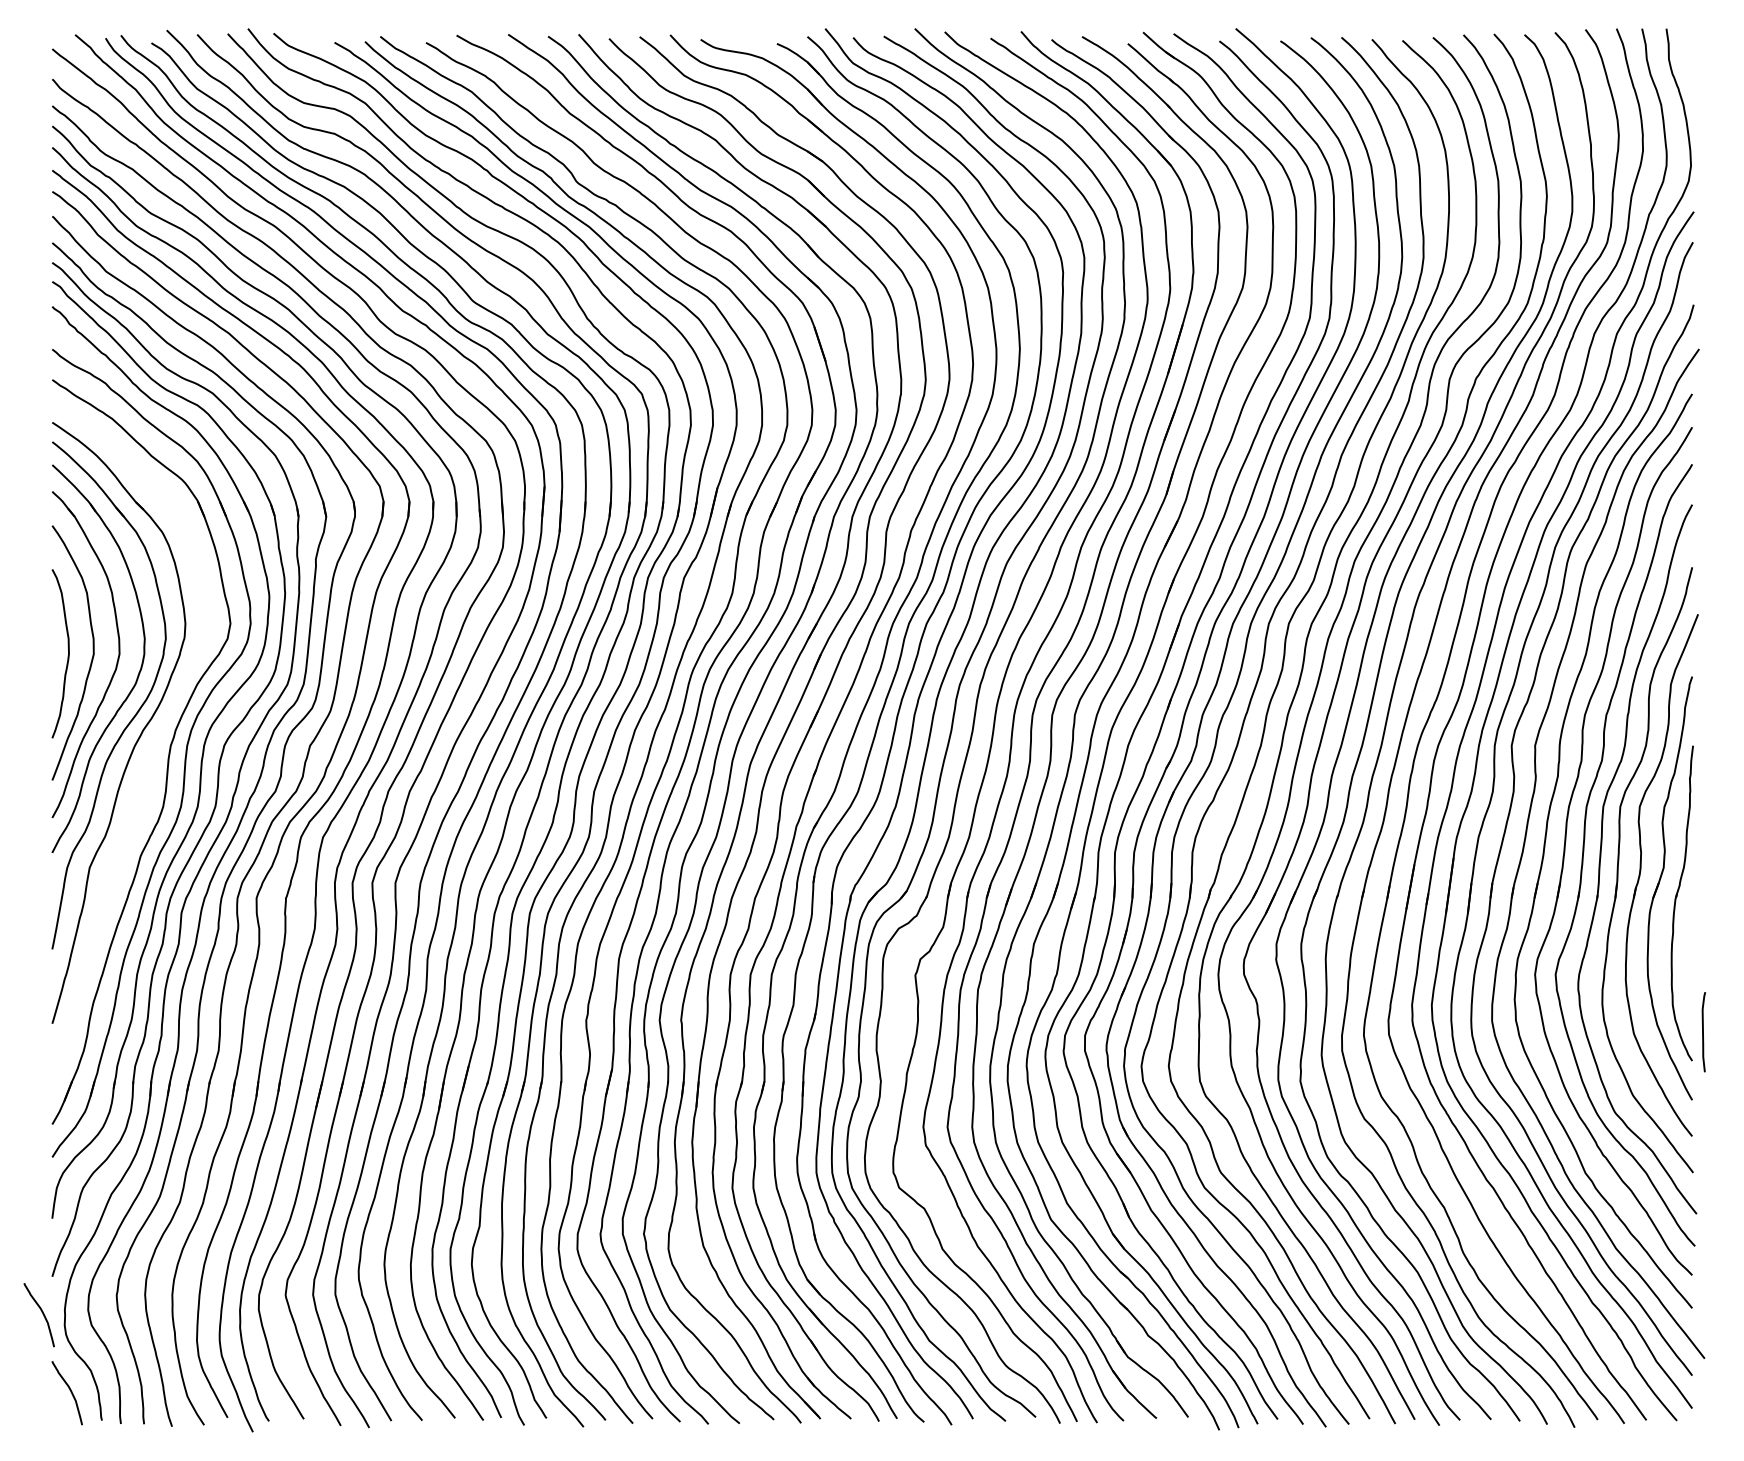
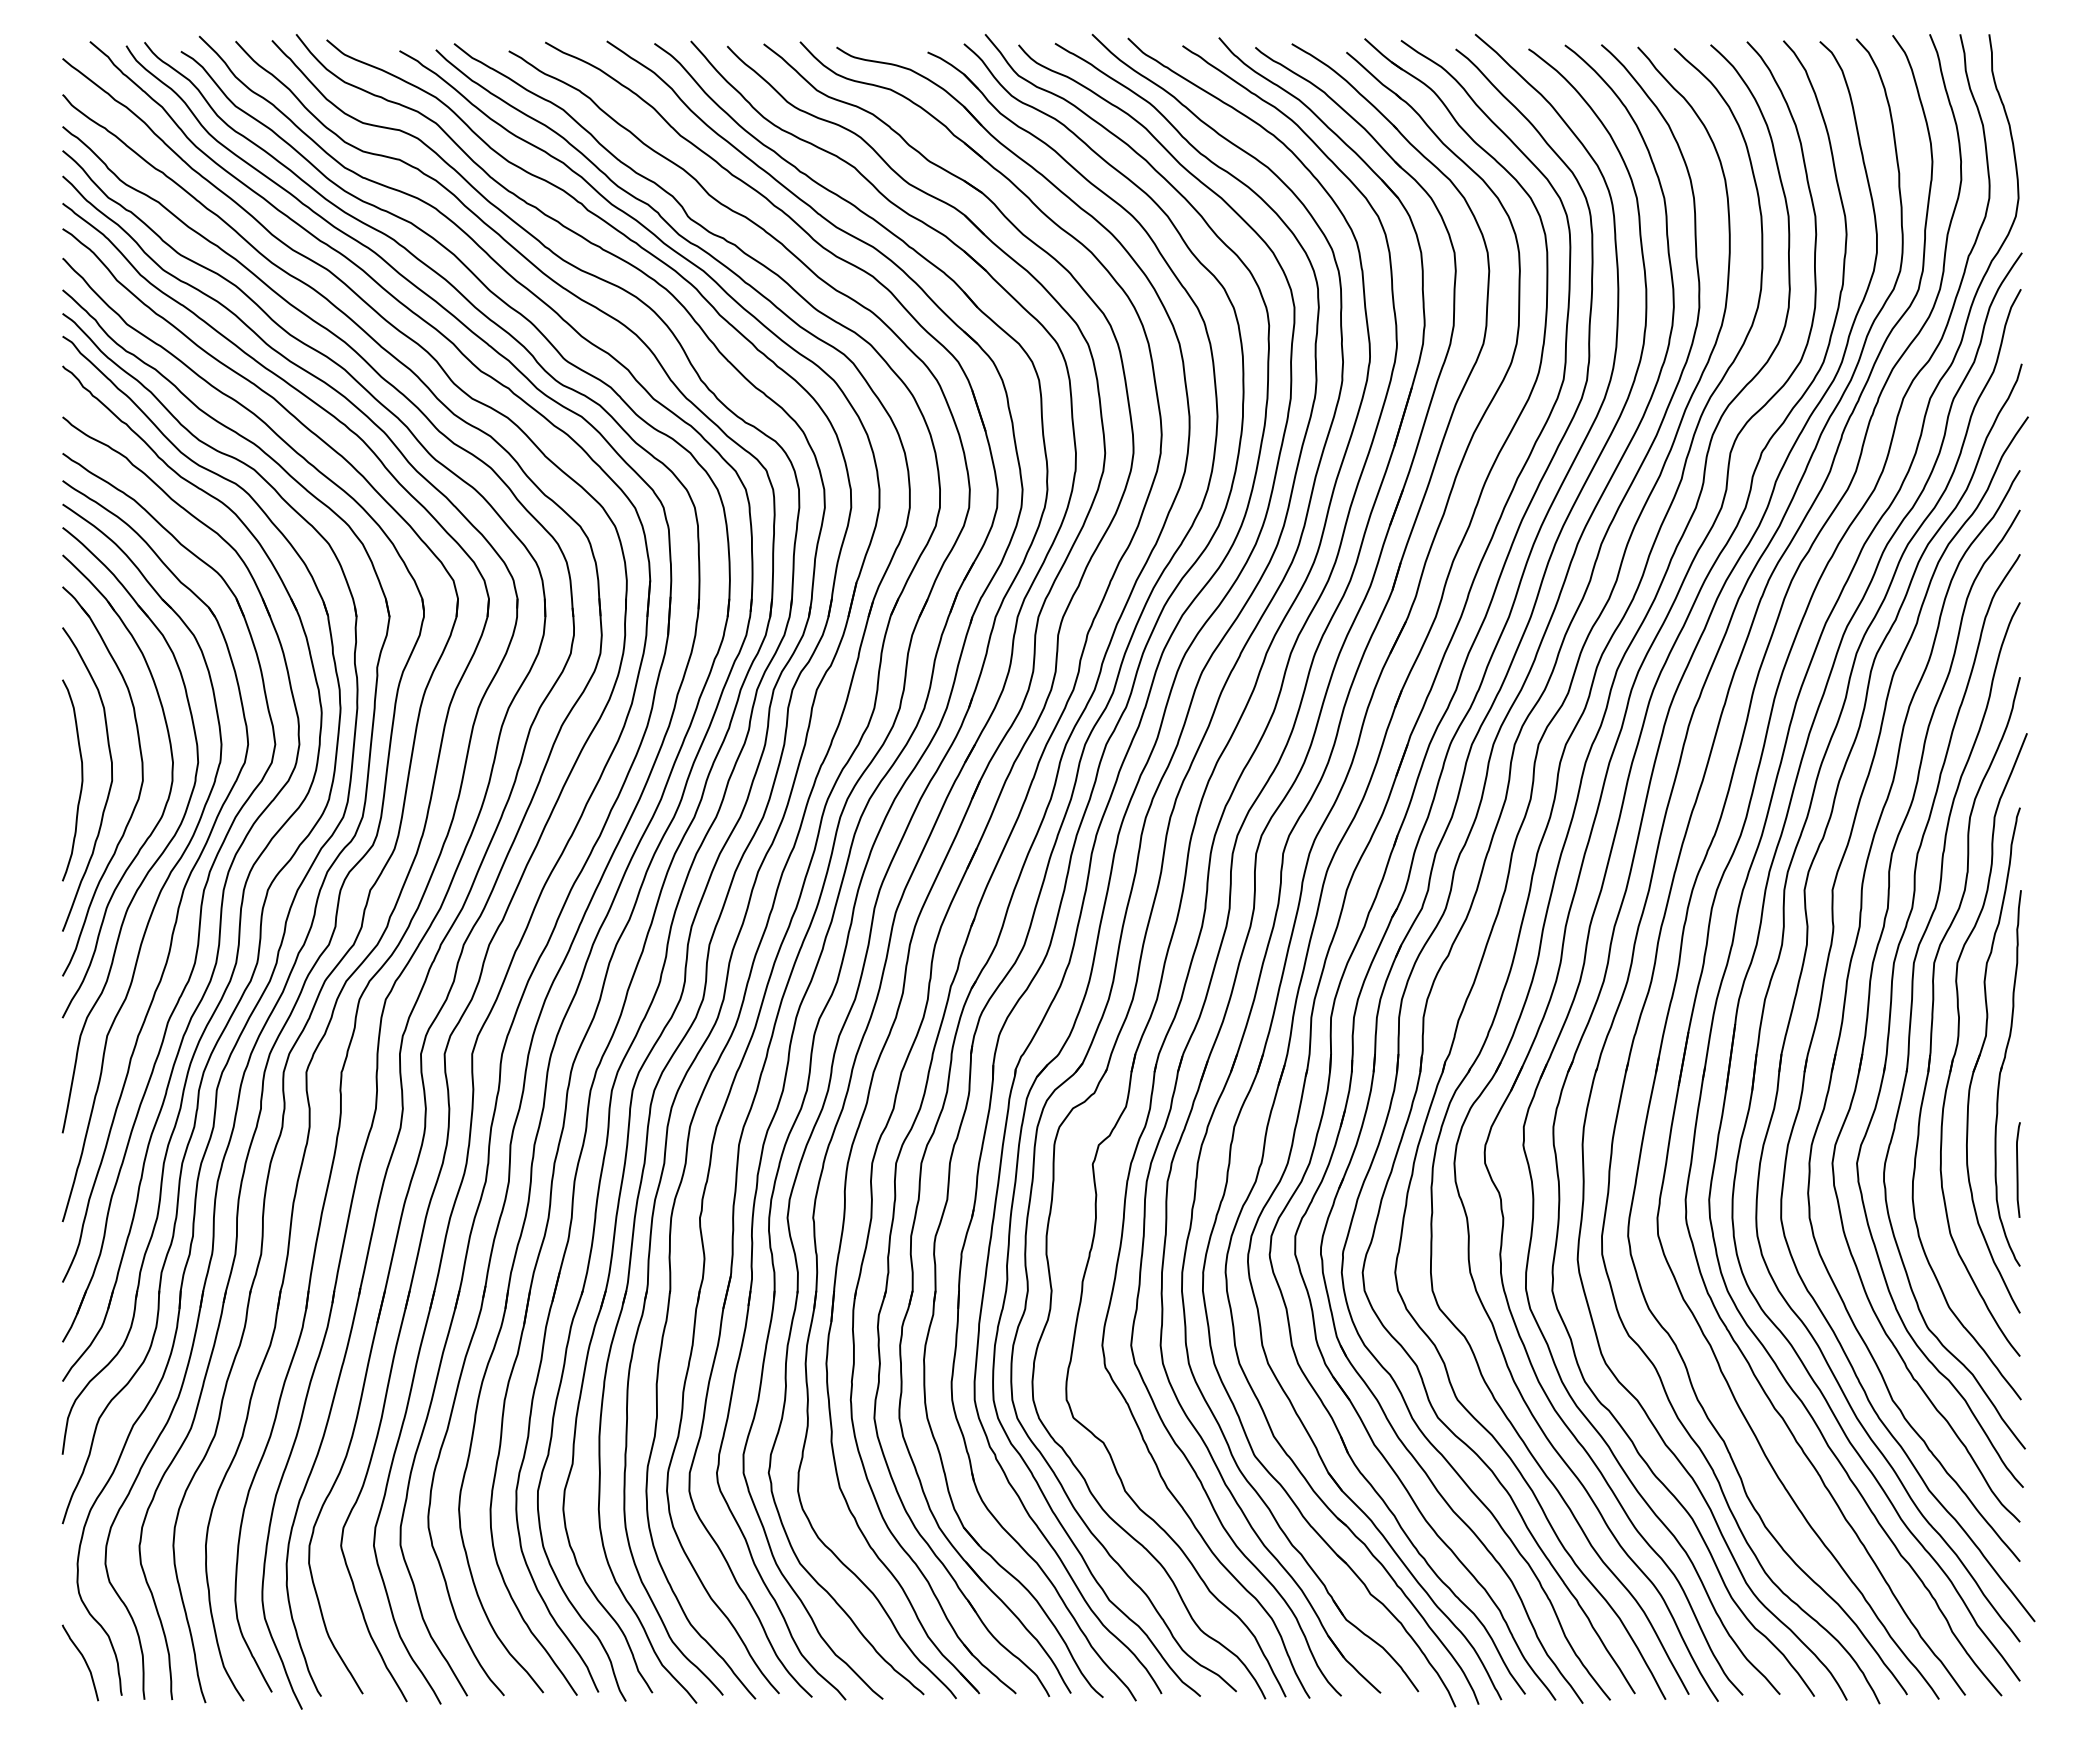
part: (152, 745) -> (182, 889), added
curve: (1703, 1032) -> (2017, 1170), moved
curve: (42, 1314) -> (50, 1569), removed

